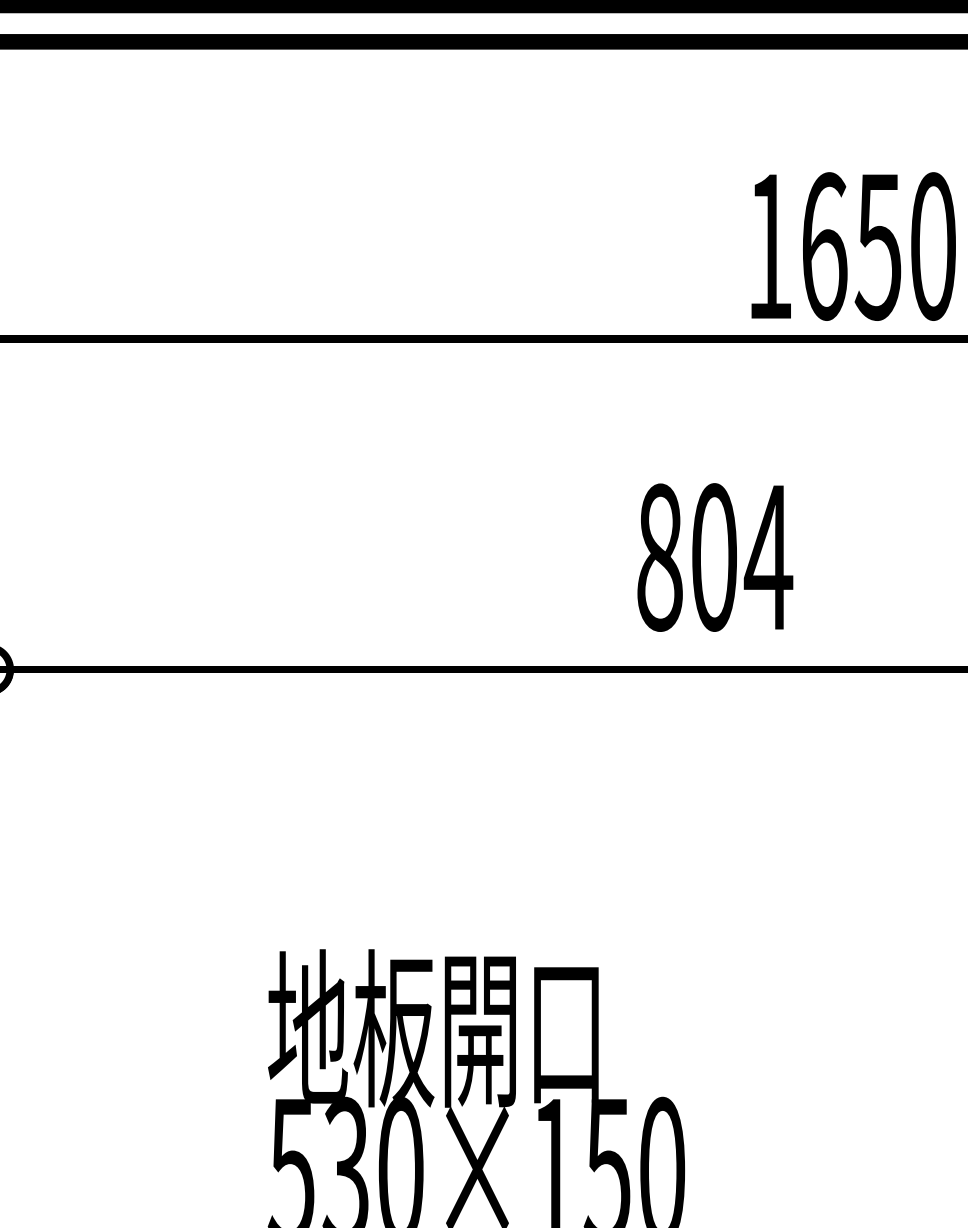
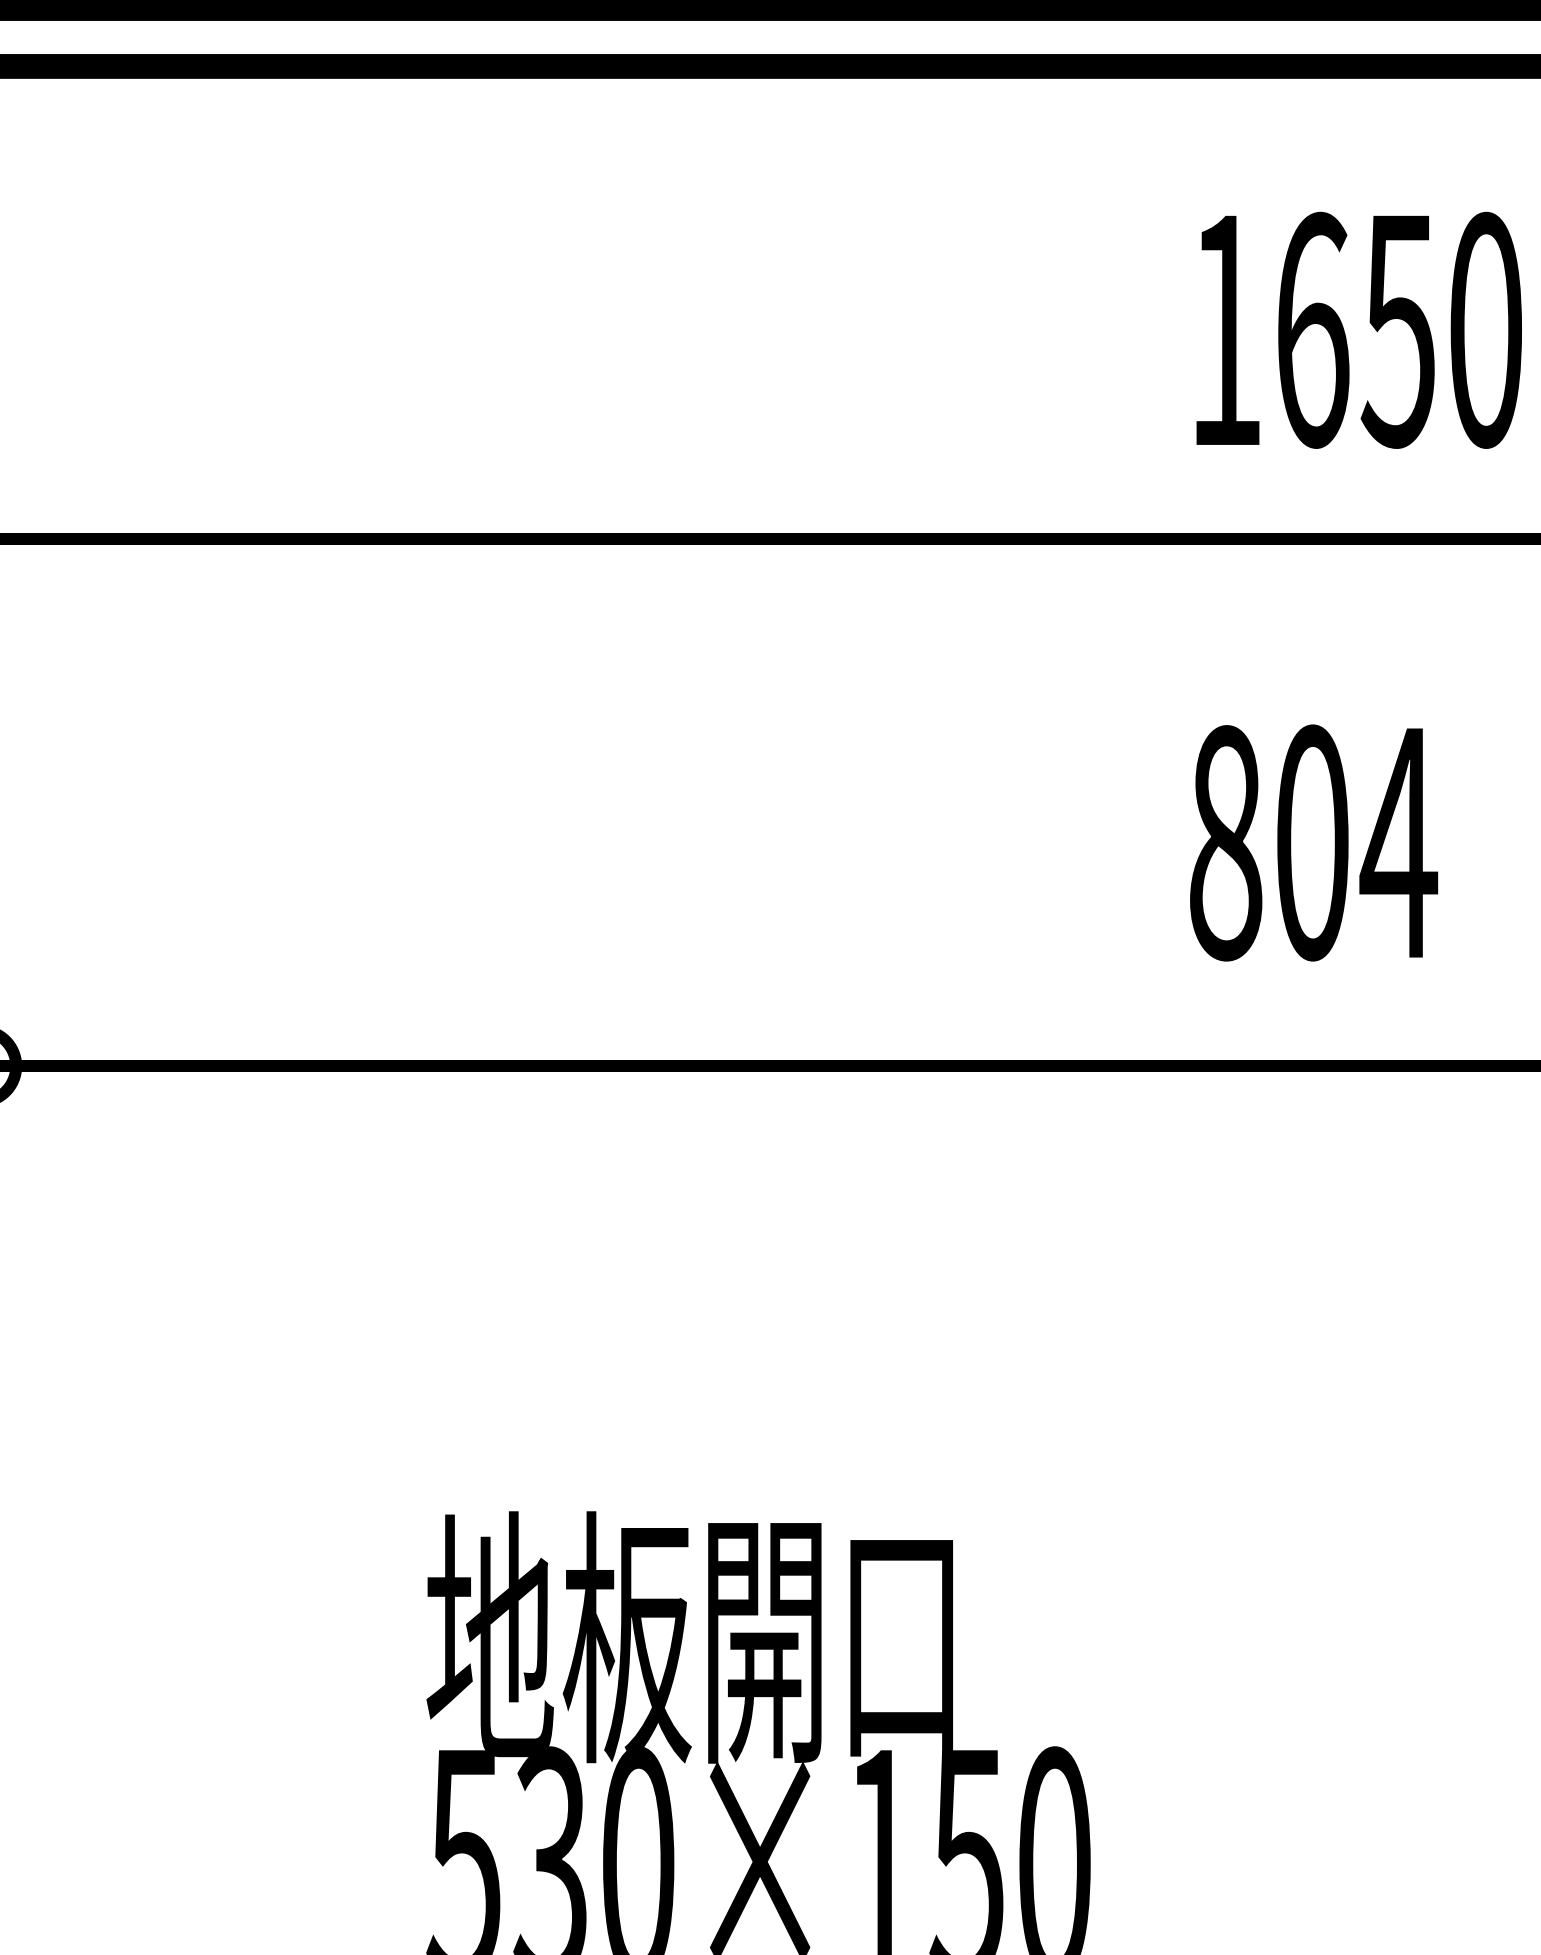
text: (853, 246) -> (1358, 330), moved
text: (715, 557) -> (1314, 842), moved

